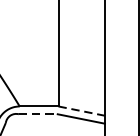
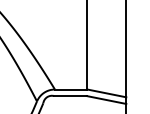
line: (81, 111) -> (106, 93), dashed -> solid
line: (39, 114) -> (71, 96), dashed -> solid

